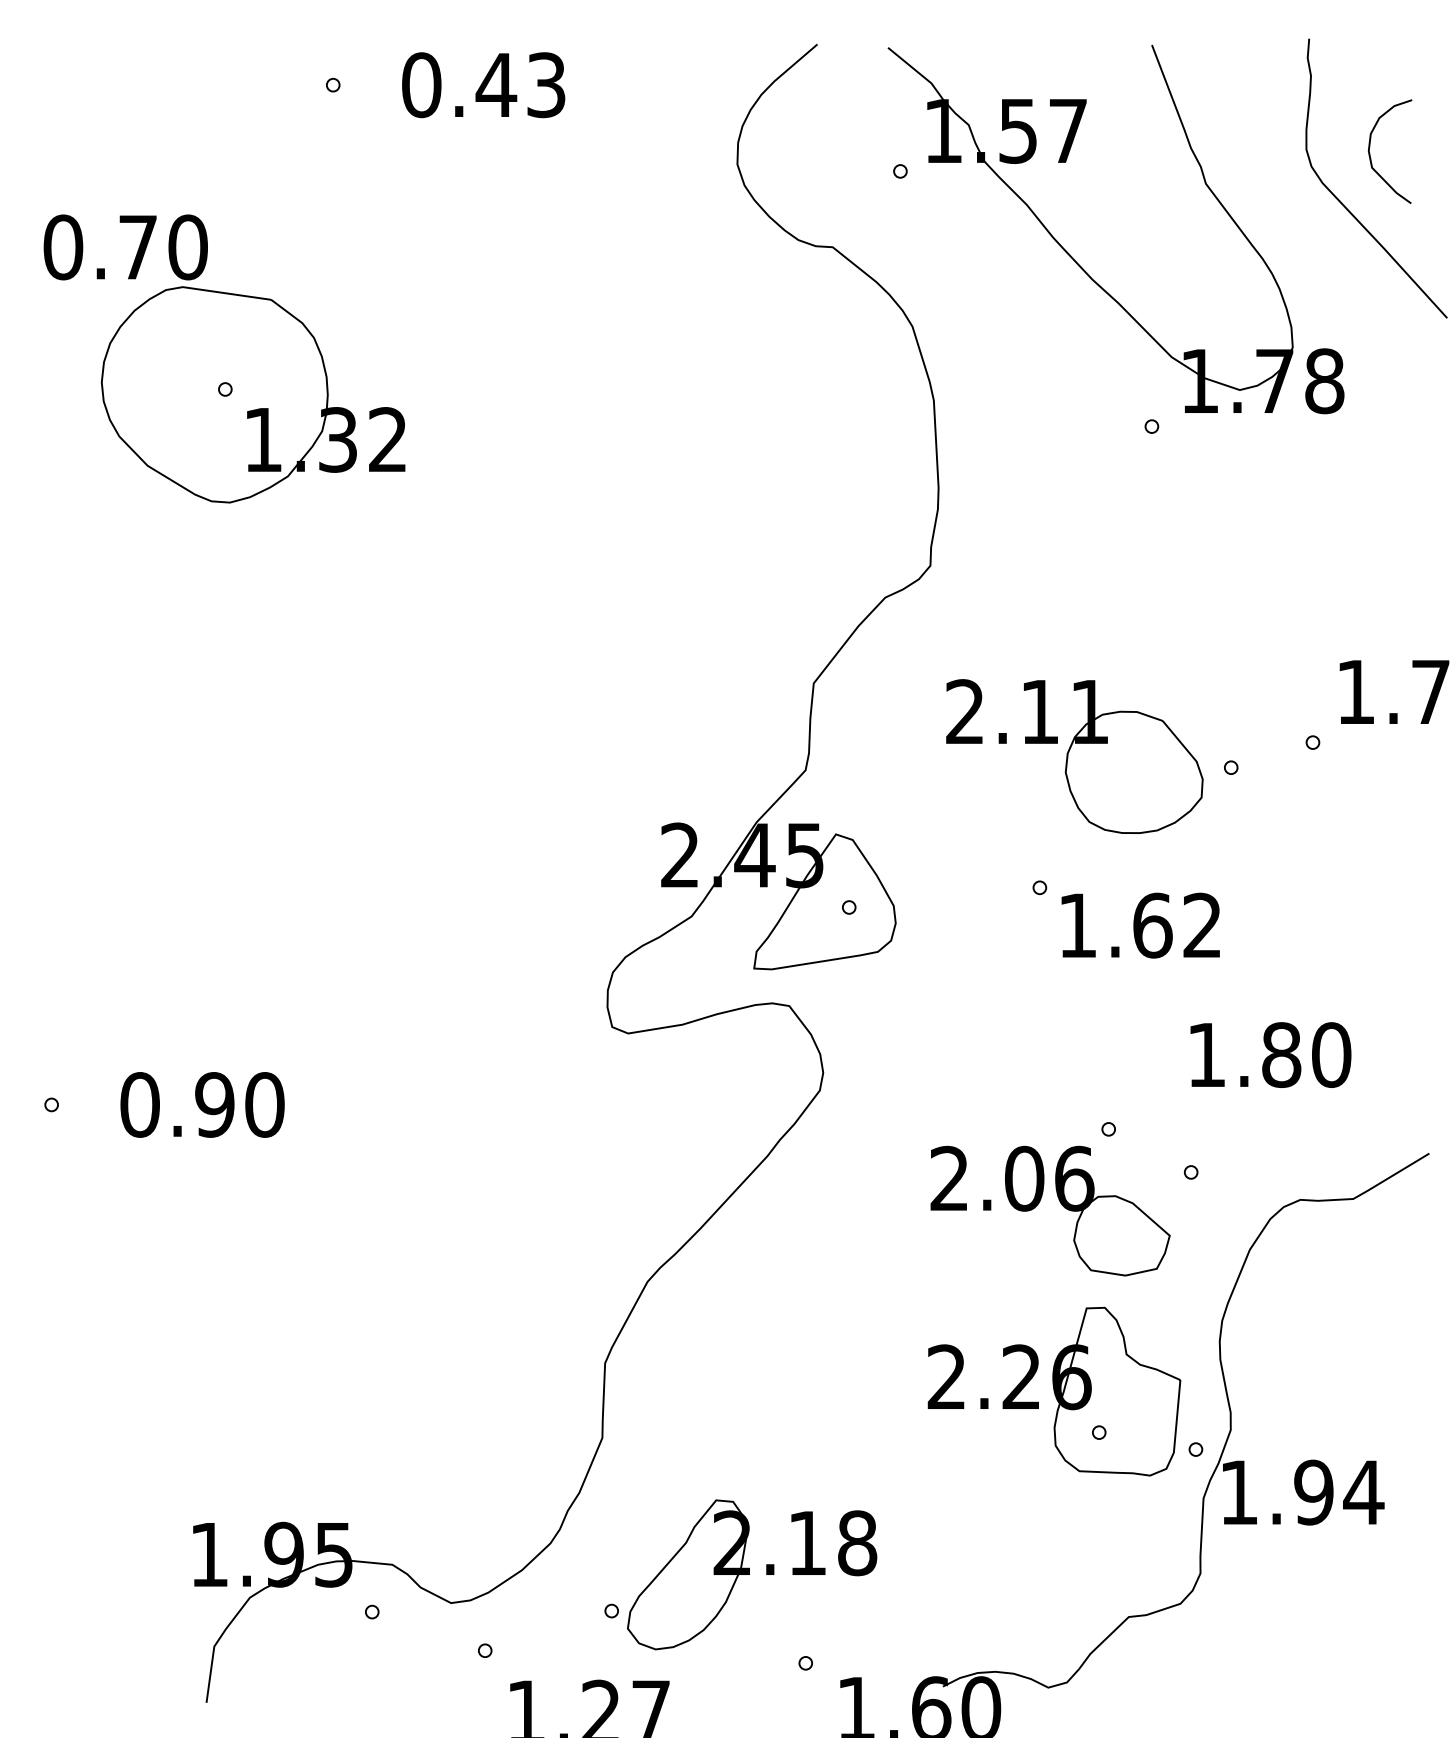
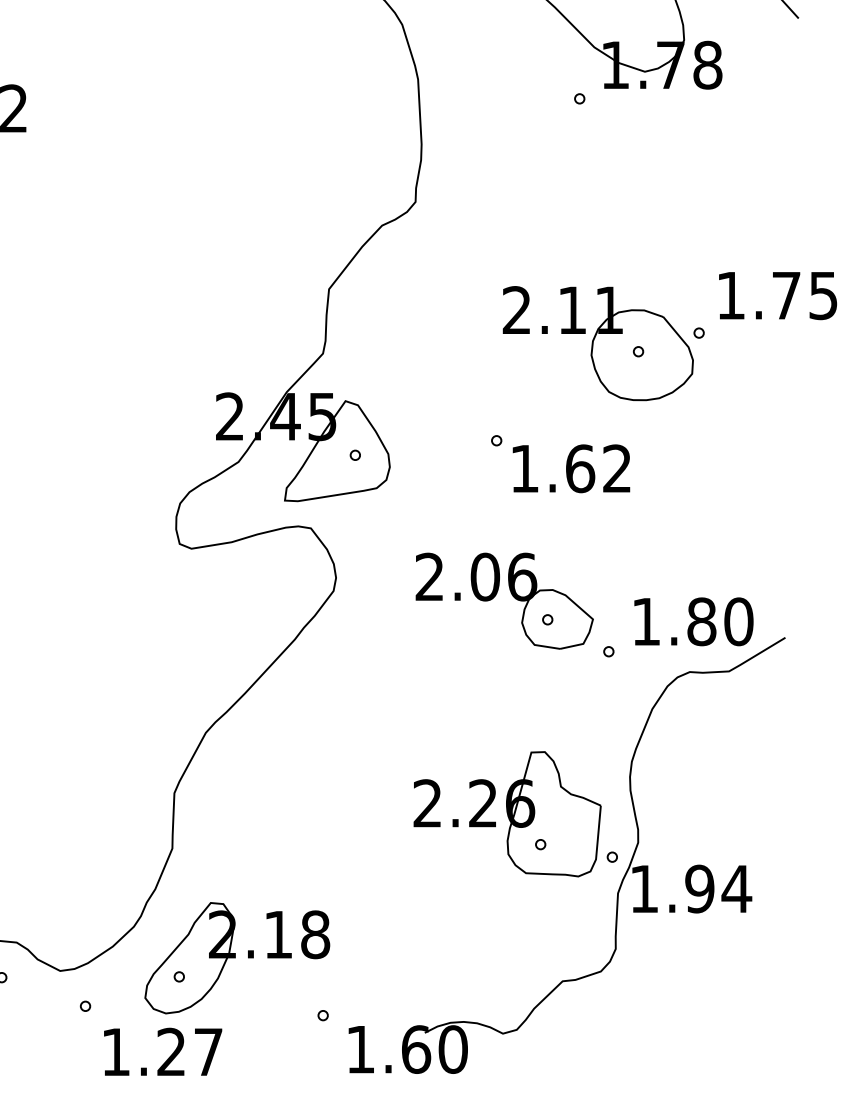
part: (1074, 756) -> (597, 343), moved
text: (1270, 1054) -> (693, 621), moved
part: (1061, 1205) -> (512, 596), moved
part: (752, 1574) -> (237, 957), moved

